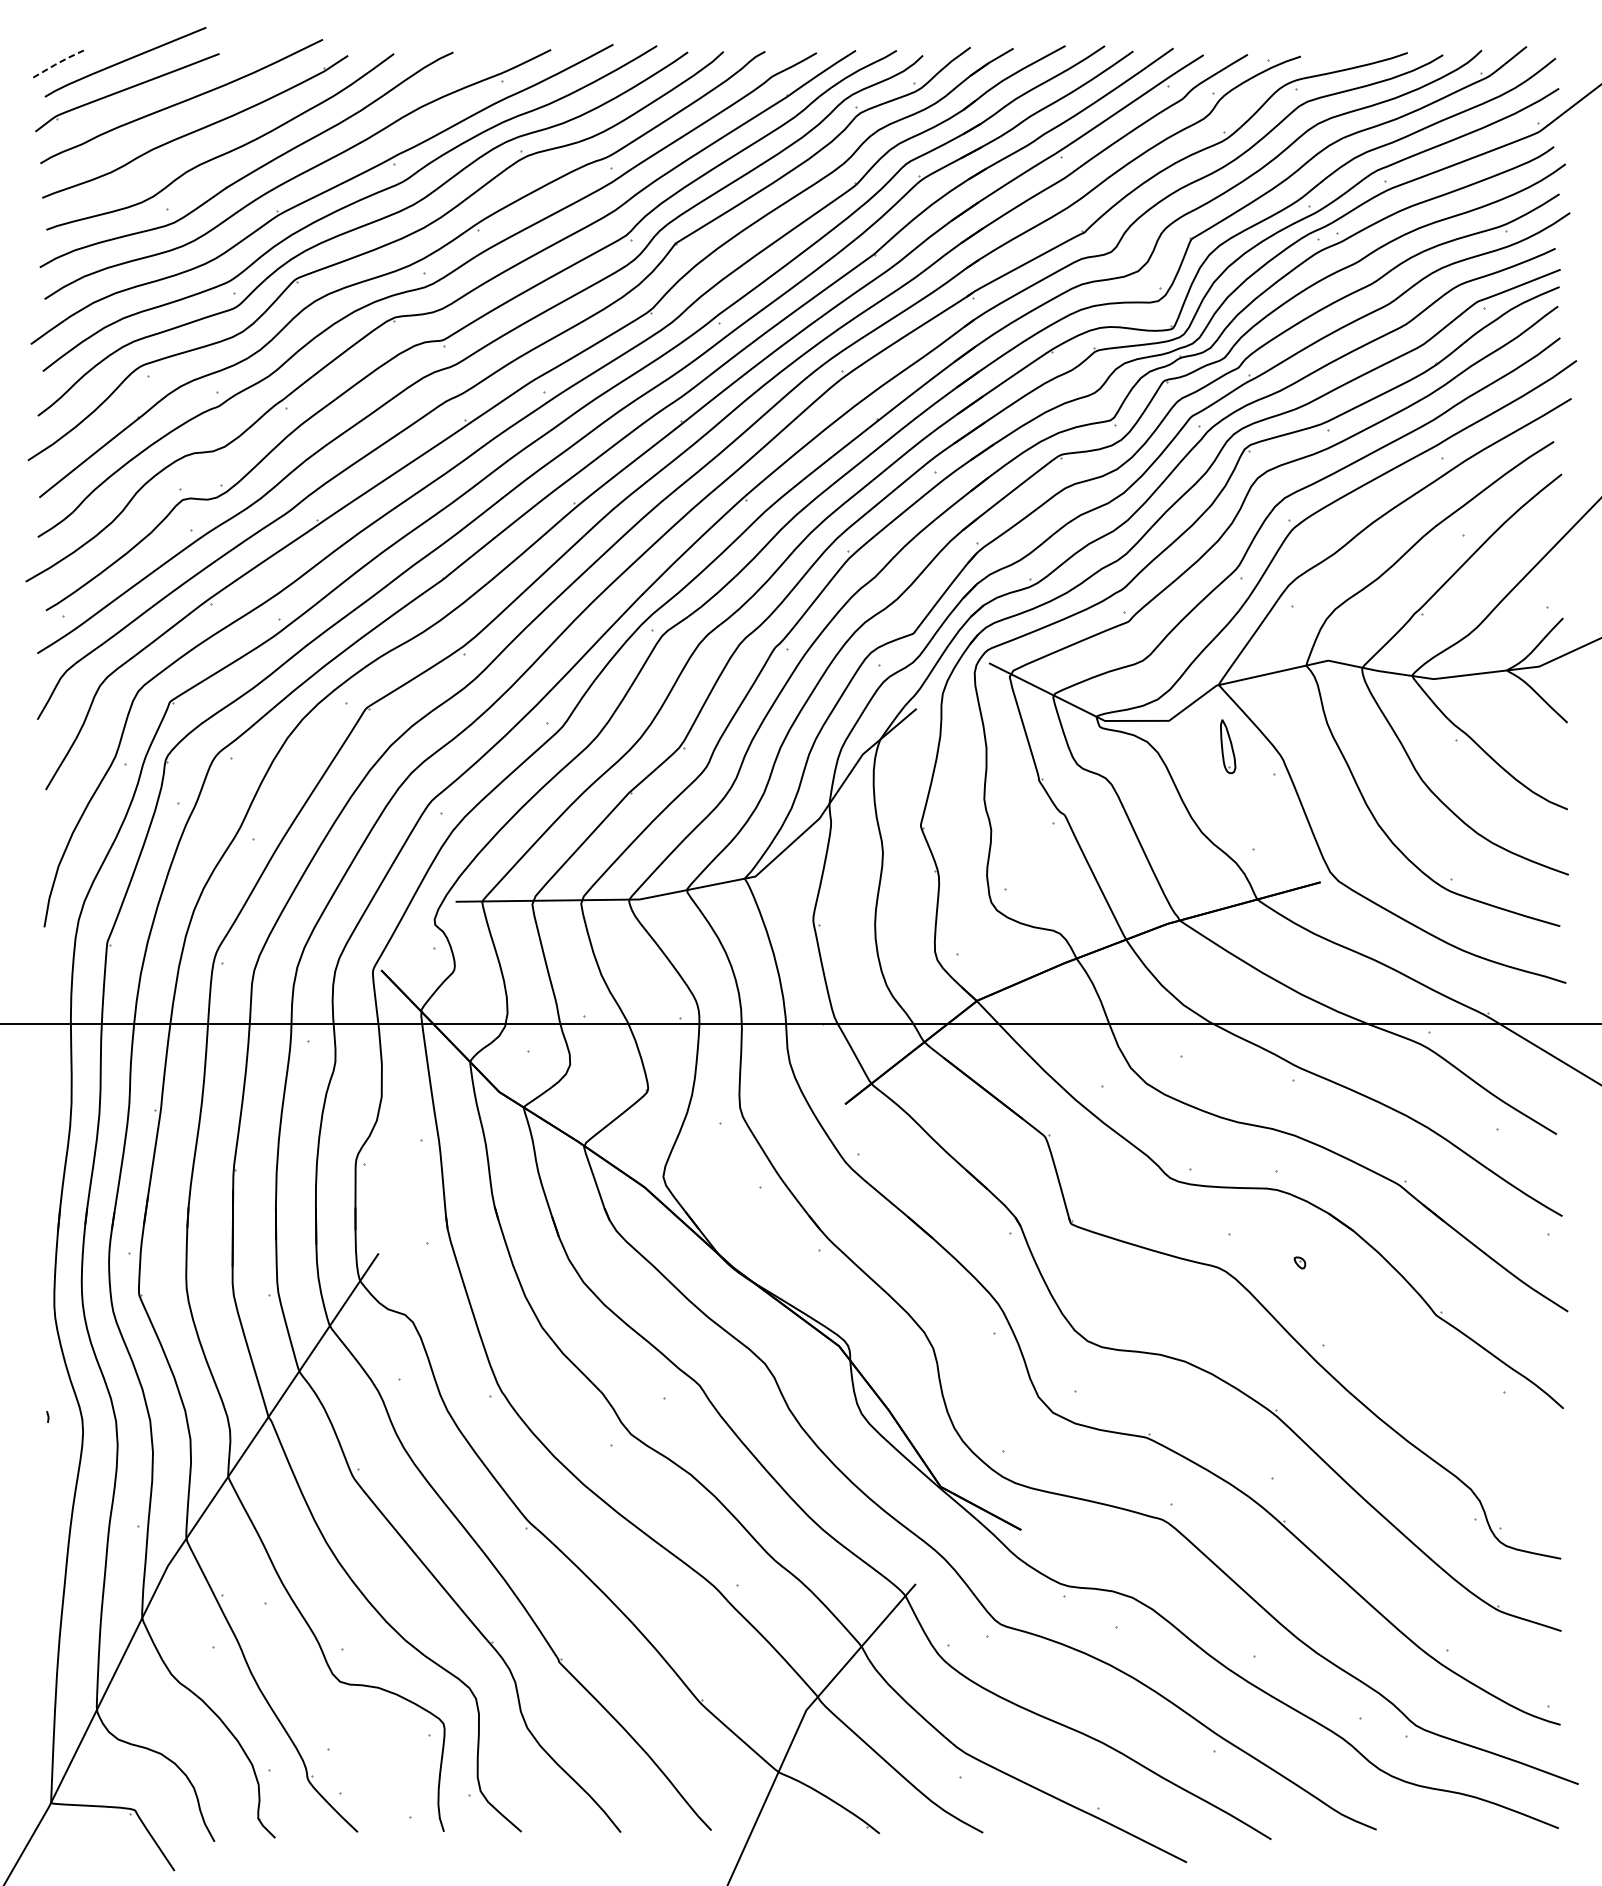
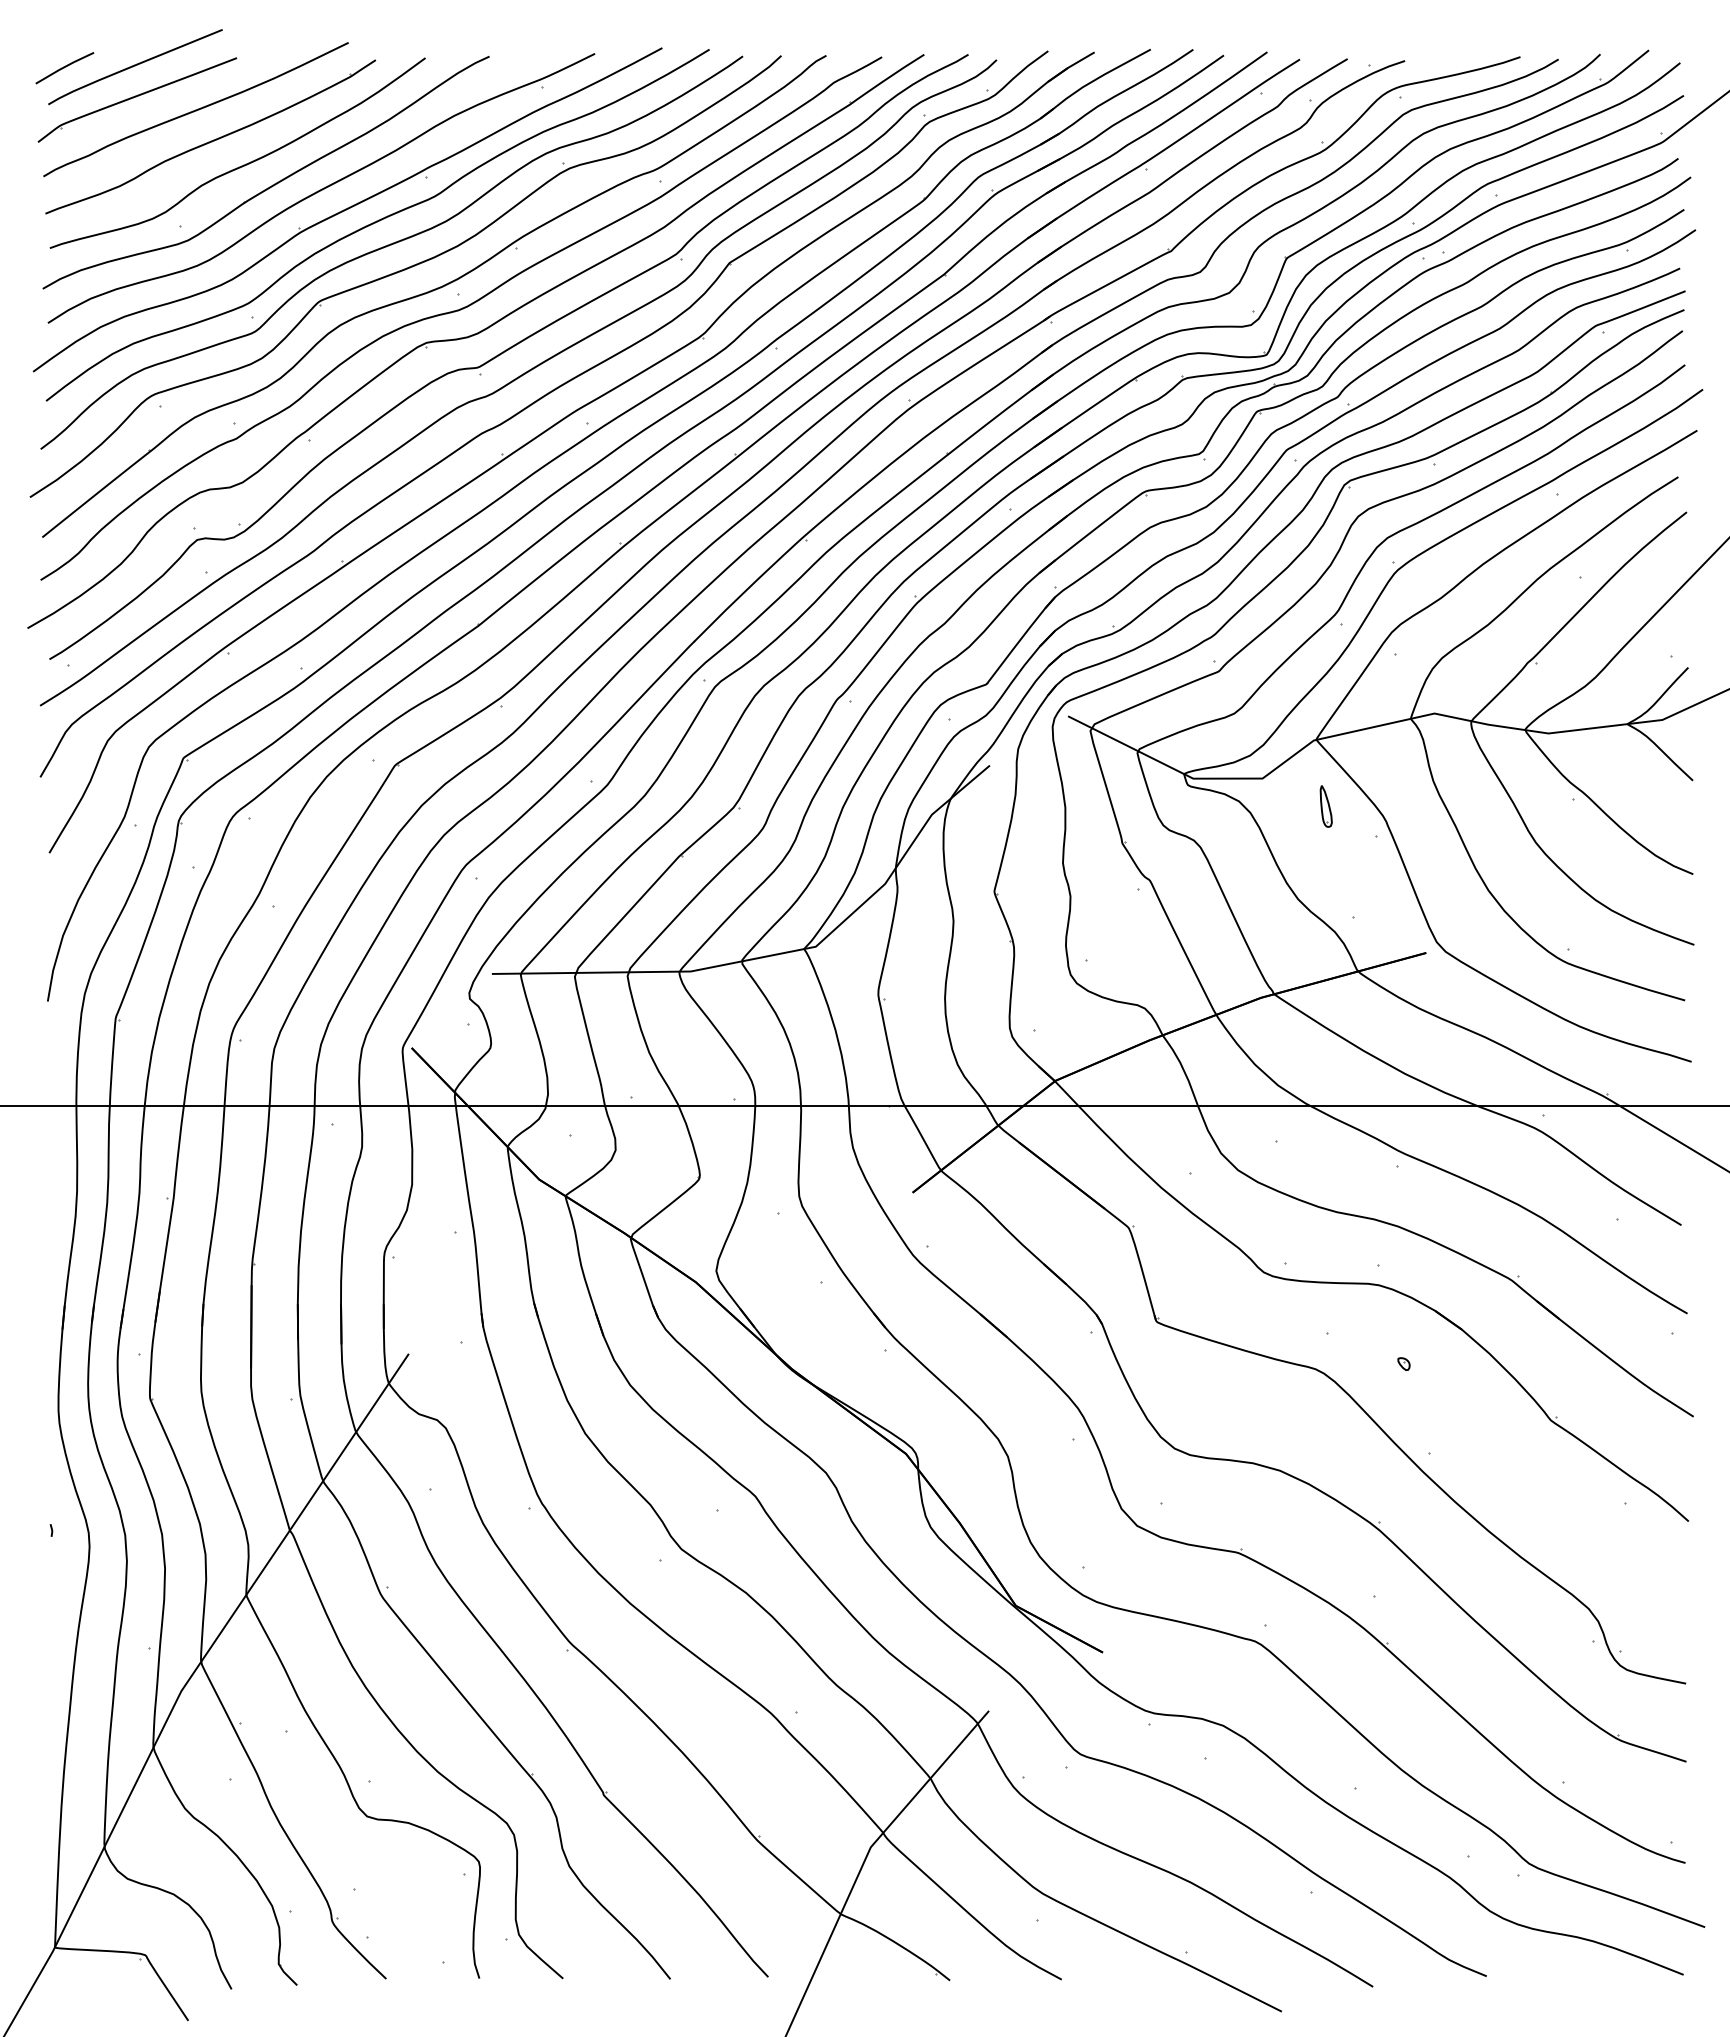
line: (59, 62) -> (64, 67), dashed -> solid
part: (1227, 746) -> (1325, 806), size x0.71

